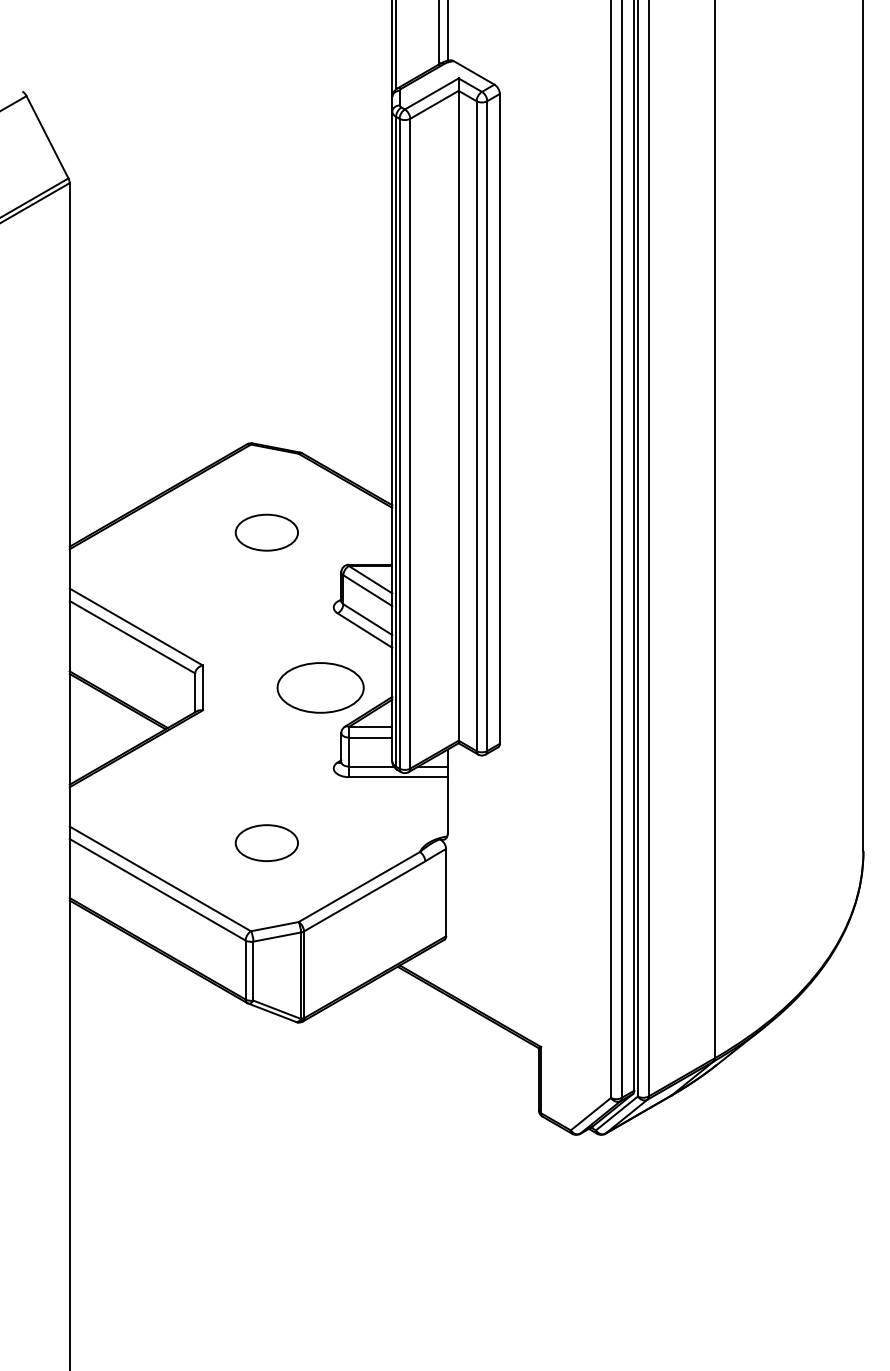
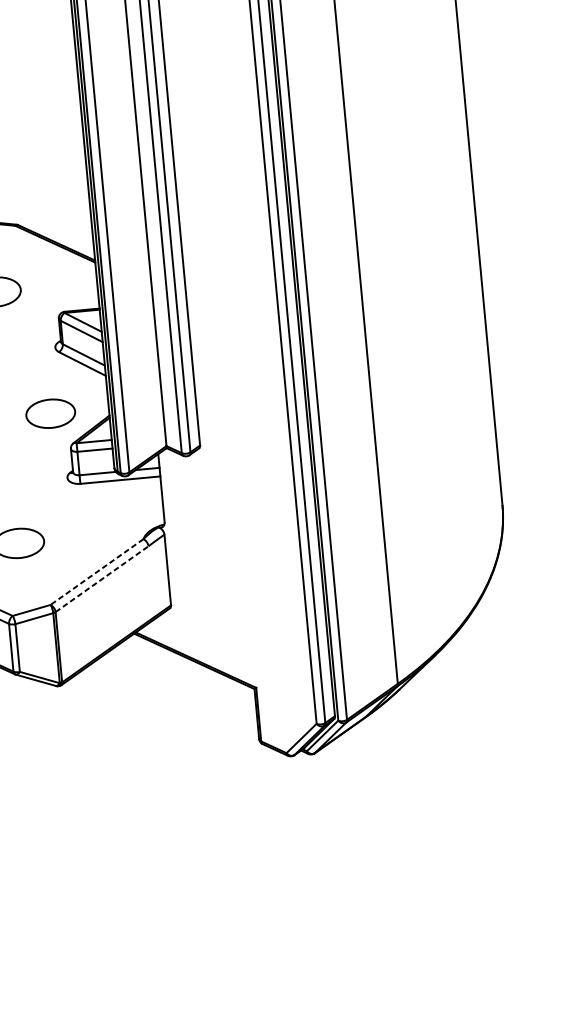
part: (320, 687) -> (50, 413), size x0.7
line: (358, 887) -> (96, 572), solid -> dashed
line: (365, 896) -> (102, 579), solid -> dashed

